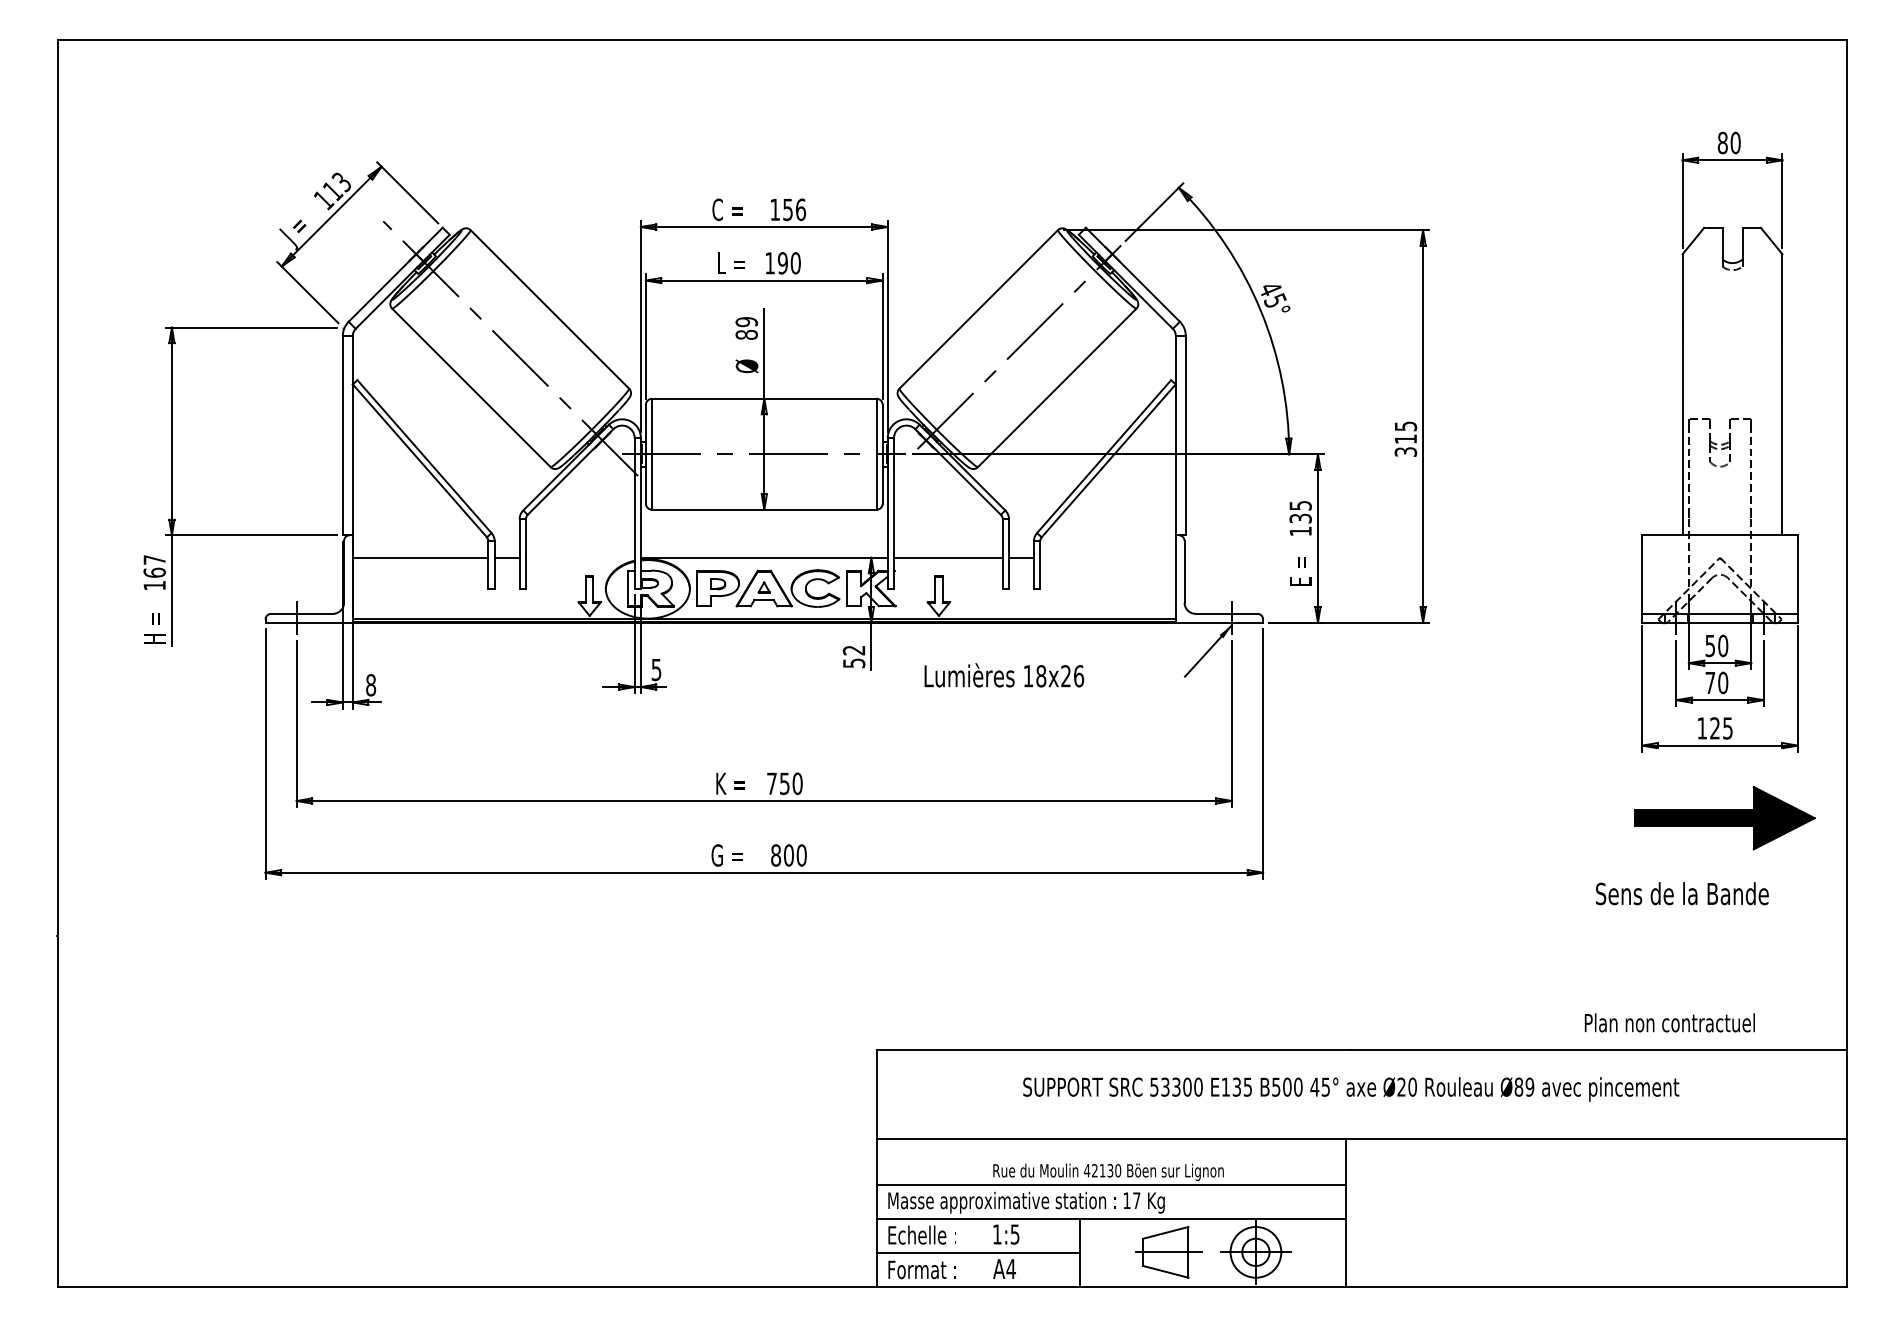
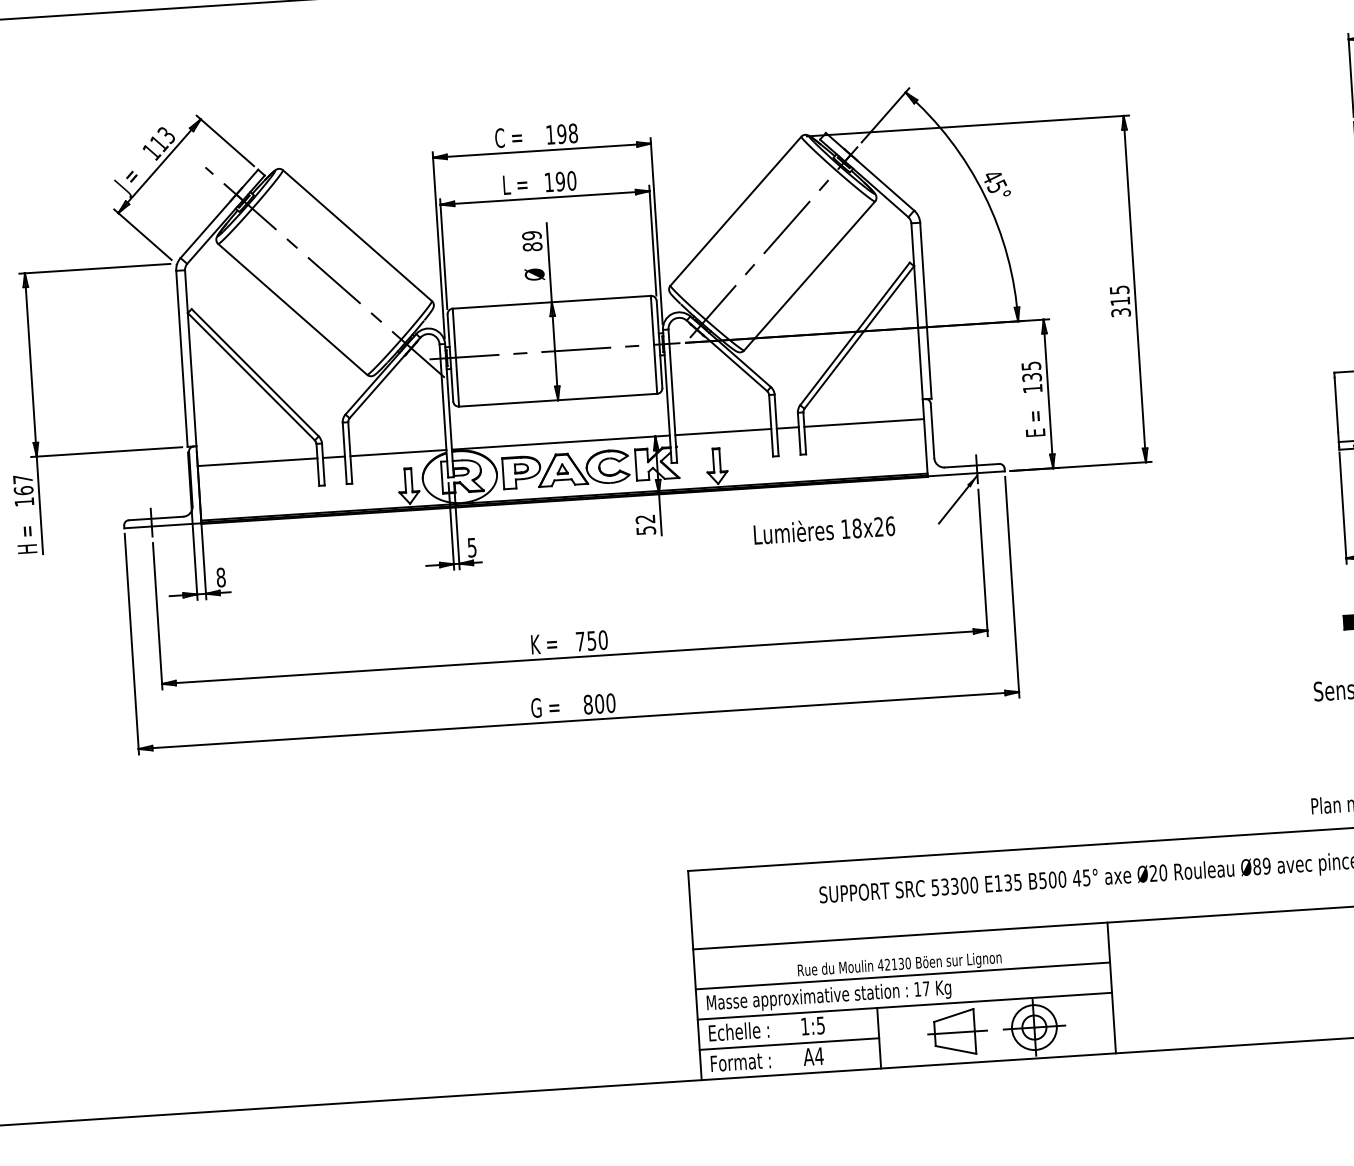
text: (794, 209) -> (567, 133), 156 -> 198
line: (579, 557) -> (397, 452), added
line: (1107, 557) -> (863, 422), added
text: (1004, 675) -> (824, 529), moved

